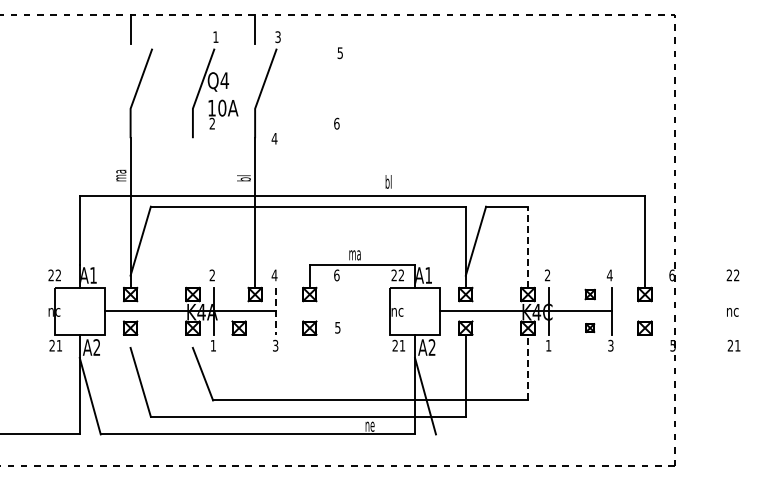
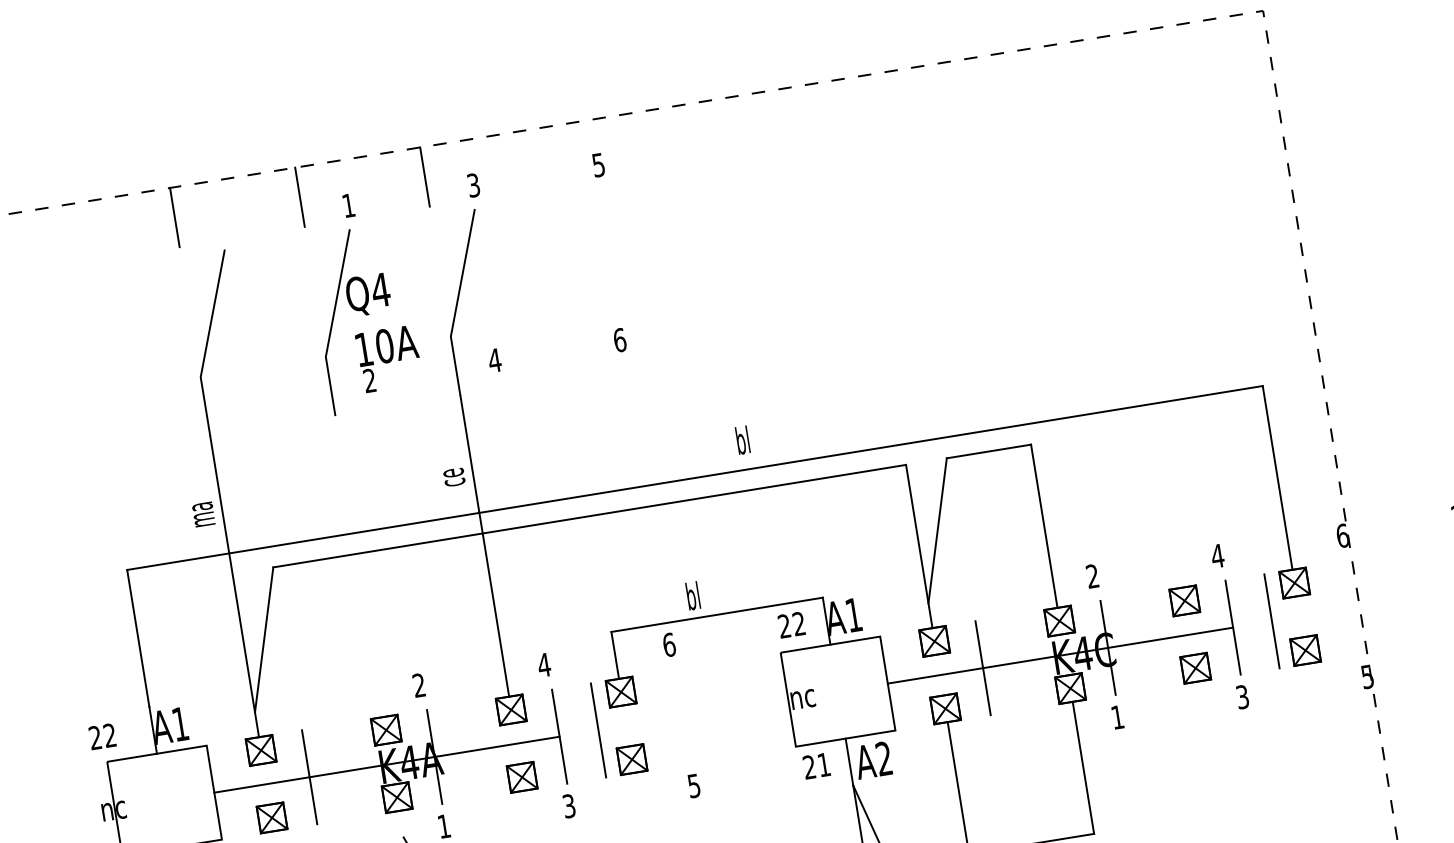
line: (192, 29) -> (299, 197), added
text: (339, 53) -> (597, 166), moved
text: (274, 138) -> (494, 360), moved
text: (243, 177) -> (449, 478), bl -> ce
line: (528, 247) -> (1045, 526), dashed -> solid
text: (354, 253) -> (697, 595), ma -> bl
part: (589, 294) -> (1183, 601), size x1.43
line: (152, 310) -> (310, 775), added
line: (295, 310) -> (597, 728), added
line: (487, 310) -> (983, 666), added
line: (631, 310) -> (1272, 619), added
line: (276, 311) -> (559, 737), dashed -> solid
part: (238, 327) -> (520, 776), moved
text: (337, 327) -> (693, 785), moved
part: (589, 327) -> (1193, 667), size x1.67
line: (528, 367) -> (1084, 767), dashed -> solid

